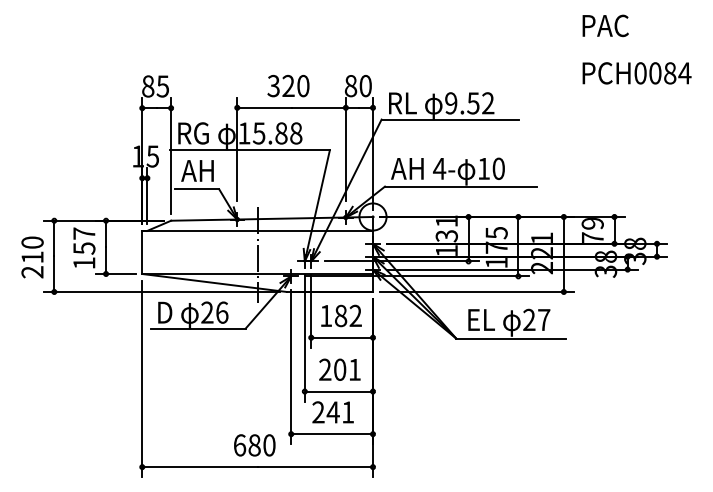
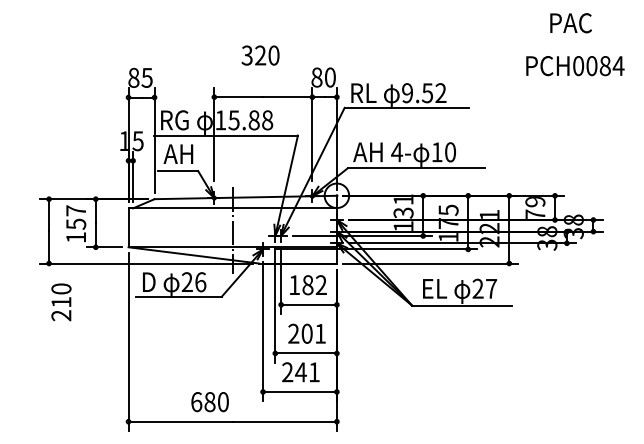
text: (605, 26) -> (570, 23), moved
text: (288, 86) -> (260, 55), moved
text: (32, 257) -> (61, 302), moved
text: (254, 445) -> (209, 402), moved

